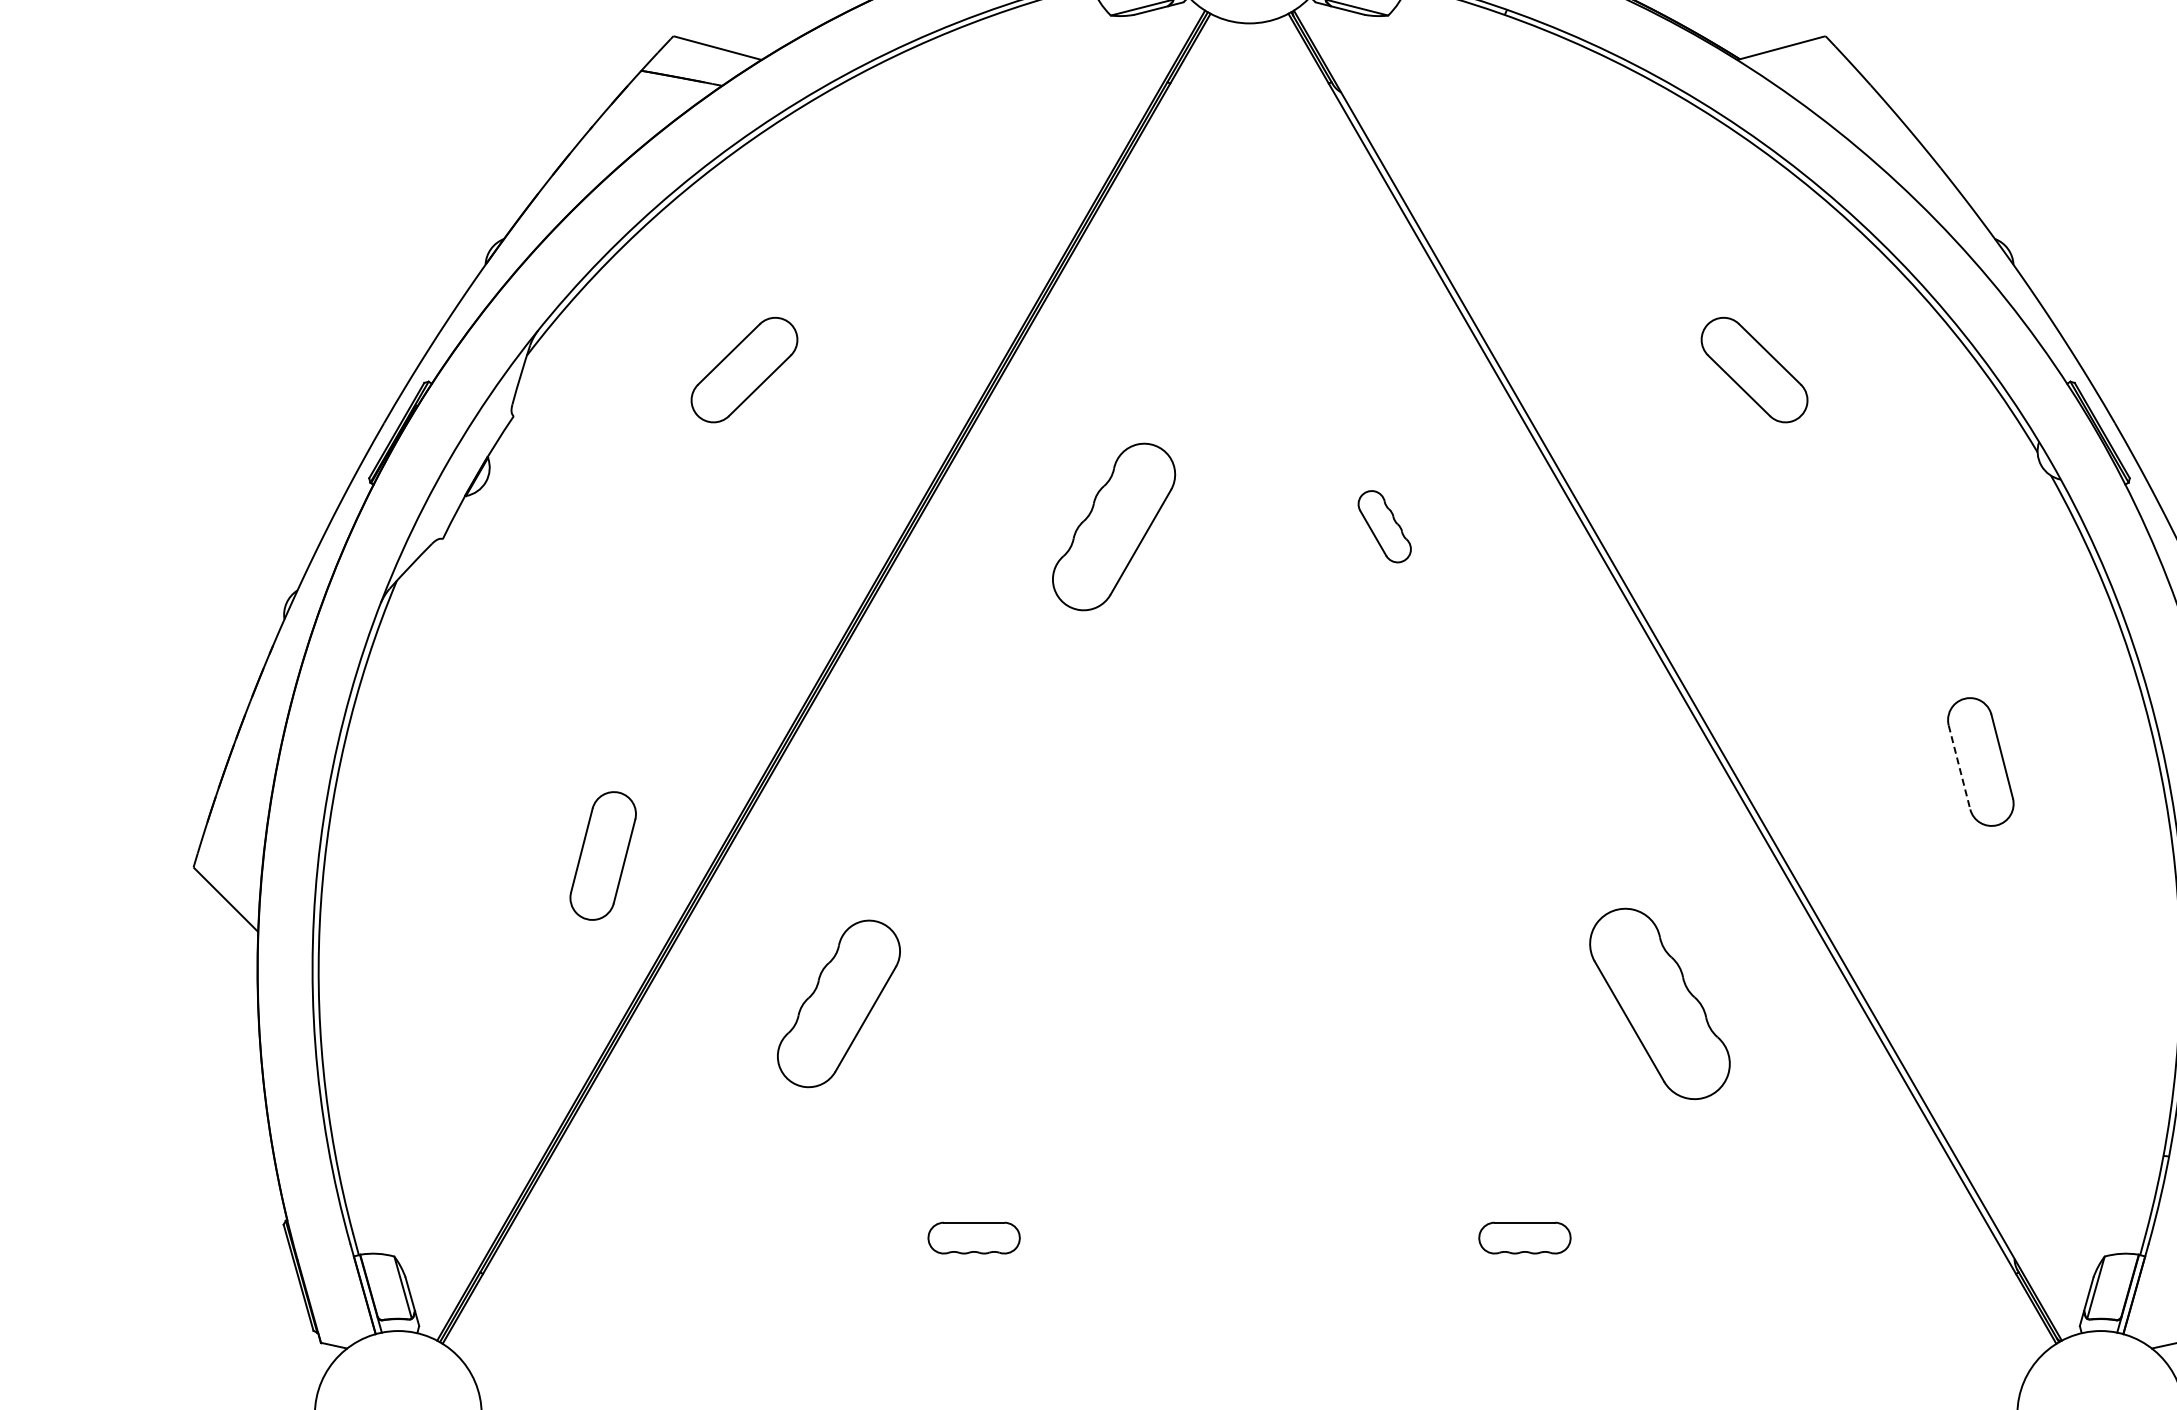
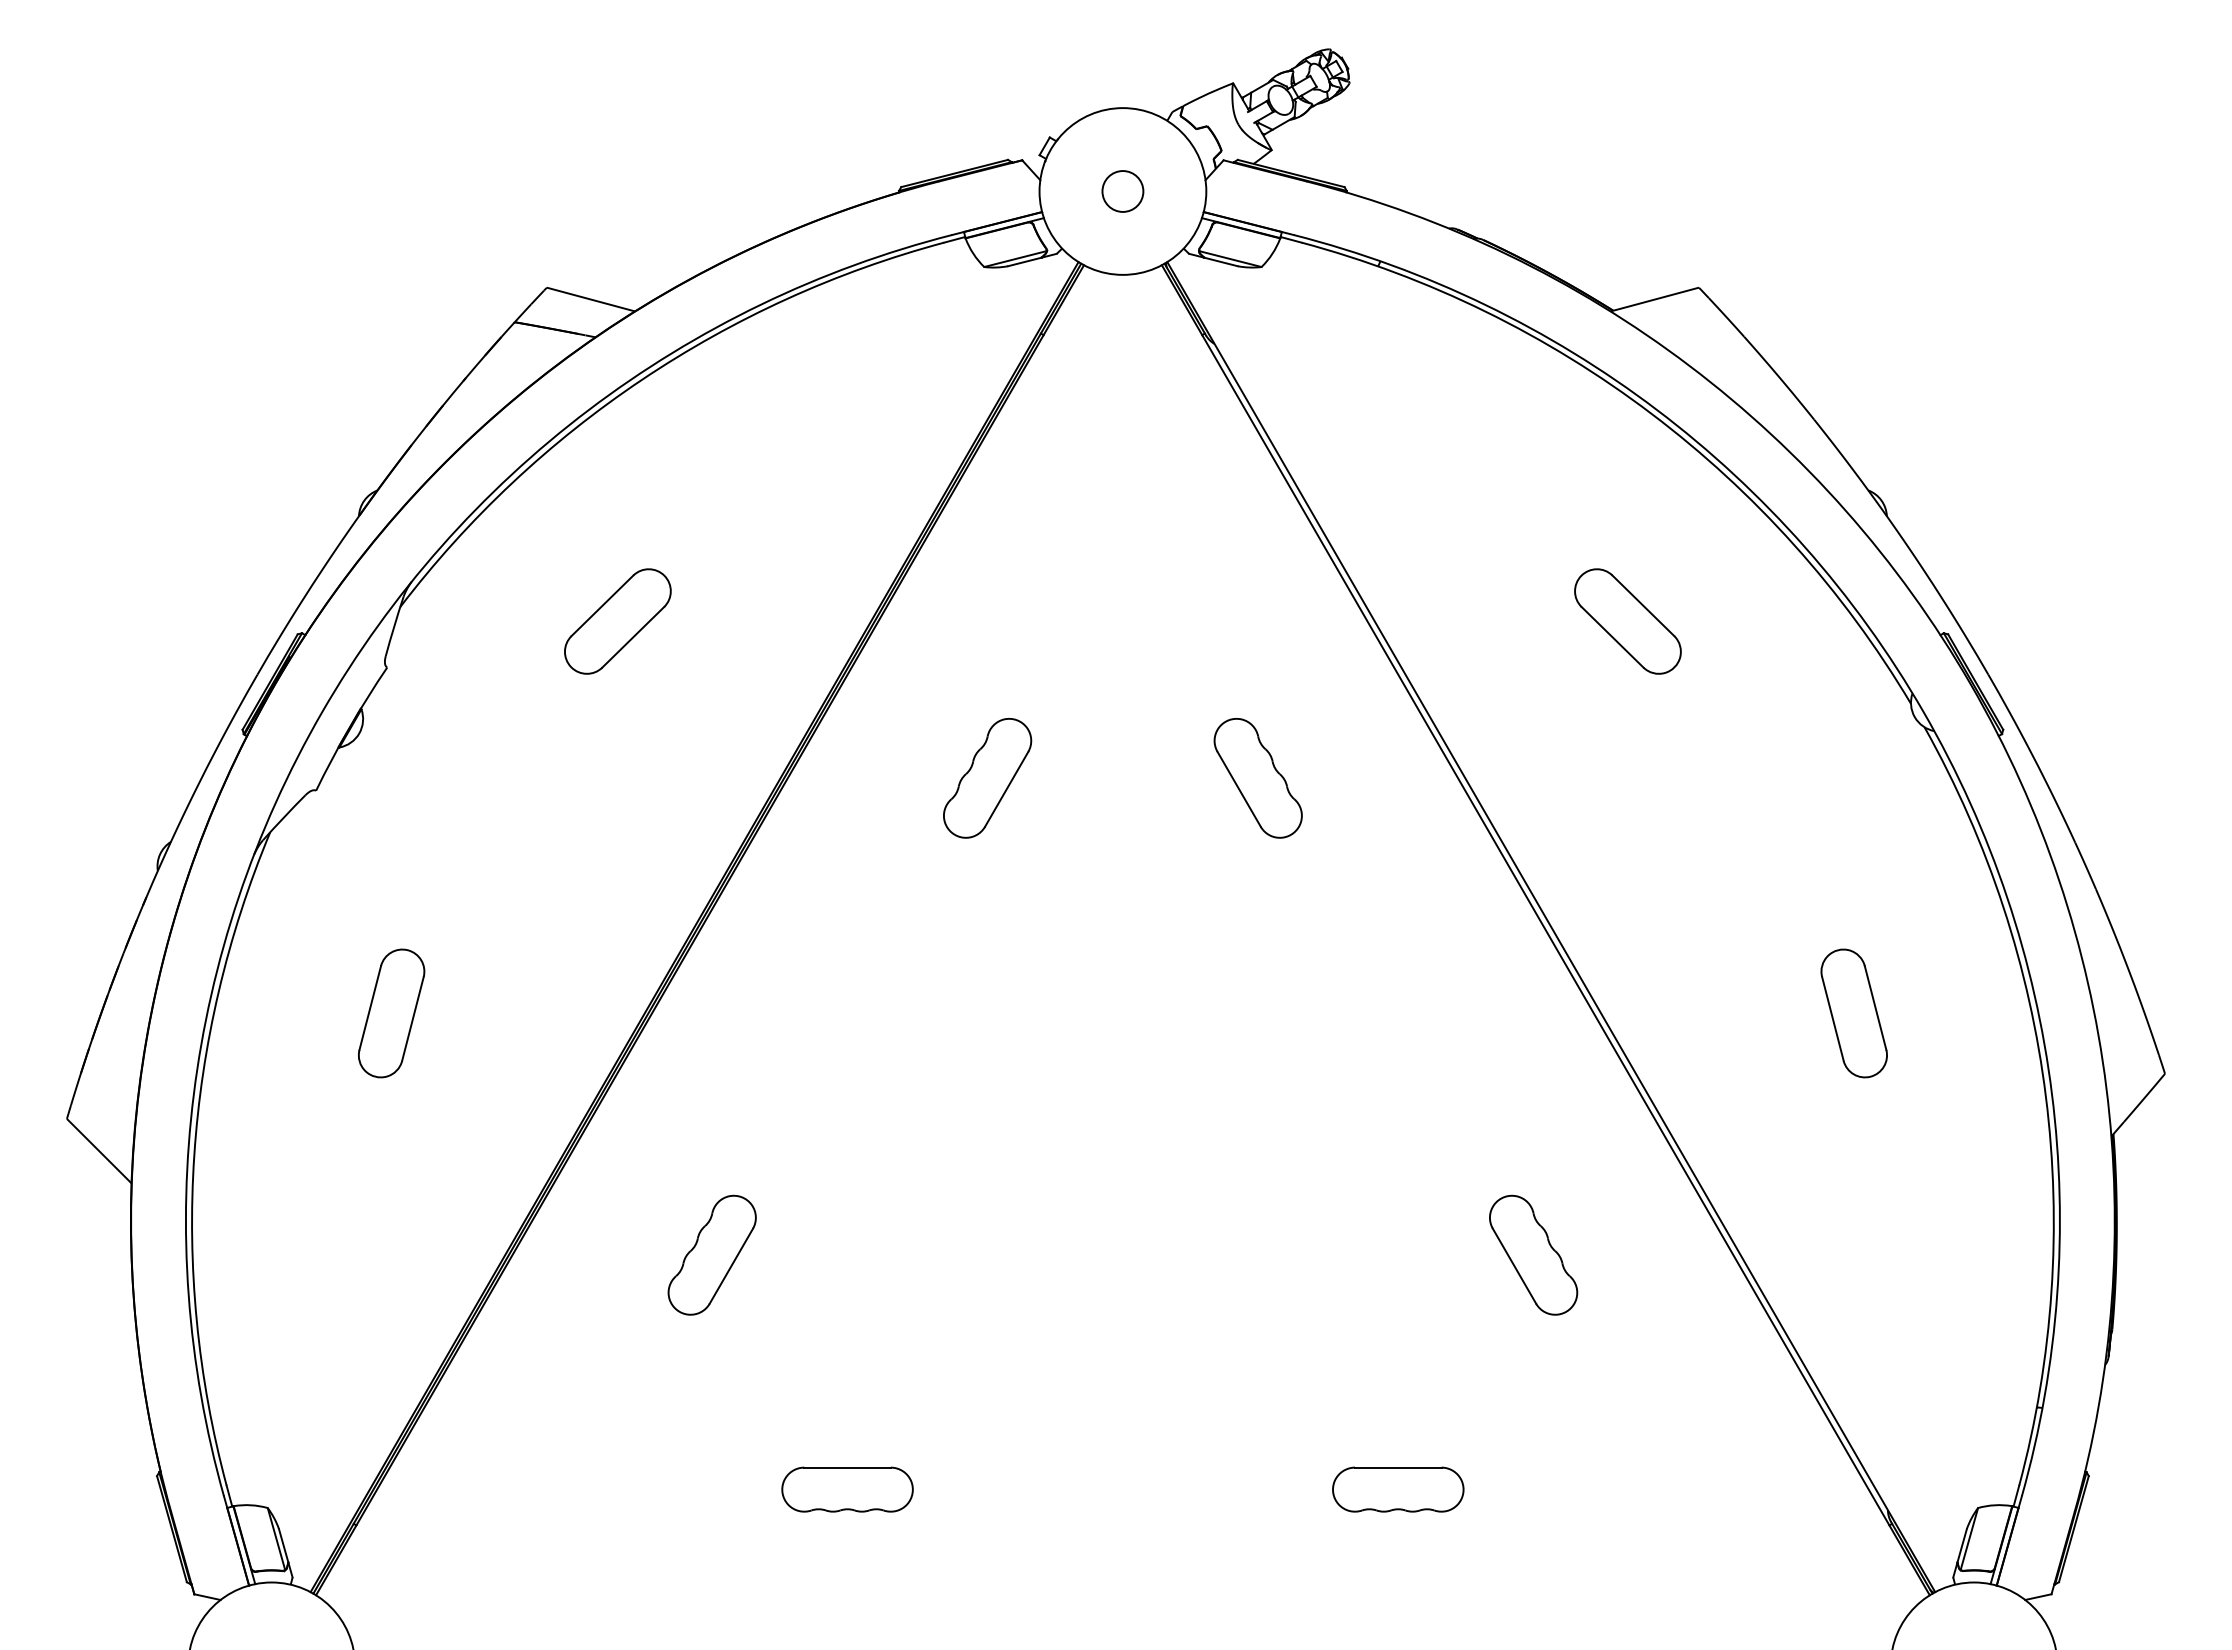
part: (1114, 526) -> (987, 777), size x0.71
part: (1384, 526) -> (1257, 777), size x1.67
line: (1960, 768) -> (1833, 1019), dashed -> solid
part: (603, 856) -> (391, 1013), moved
part: (838, 1003) -> (711, 1254), size x0.71
part: (1660, 1003) -> (1533, 1254), size x0.62
part: (974, 1238) -> (847, 1489), size x1.43
part: (1525, 1238) -> (1398, 1489), size x1.43

